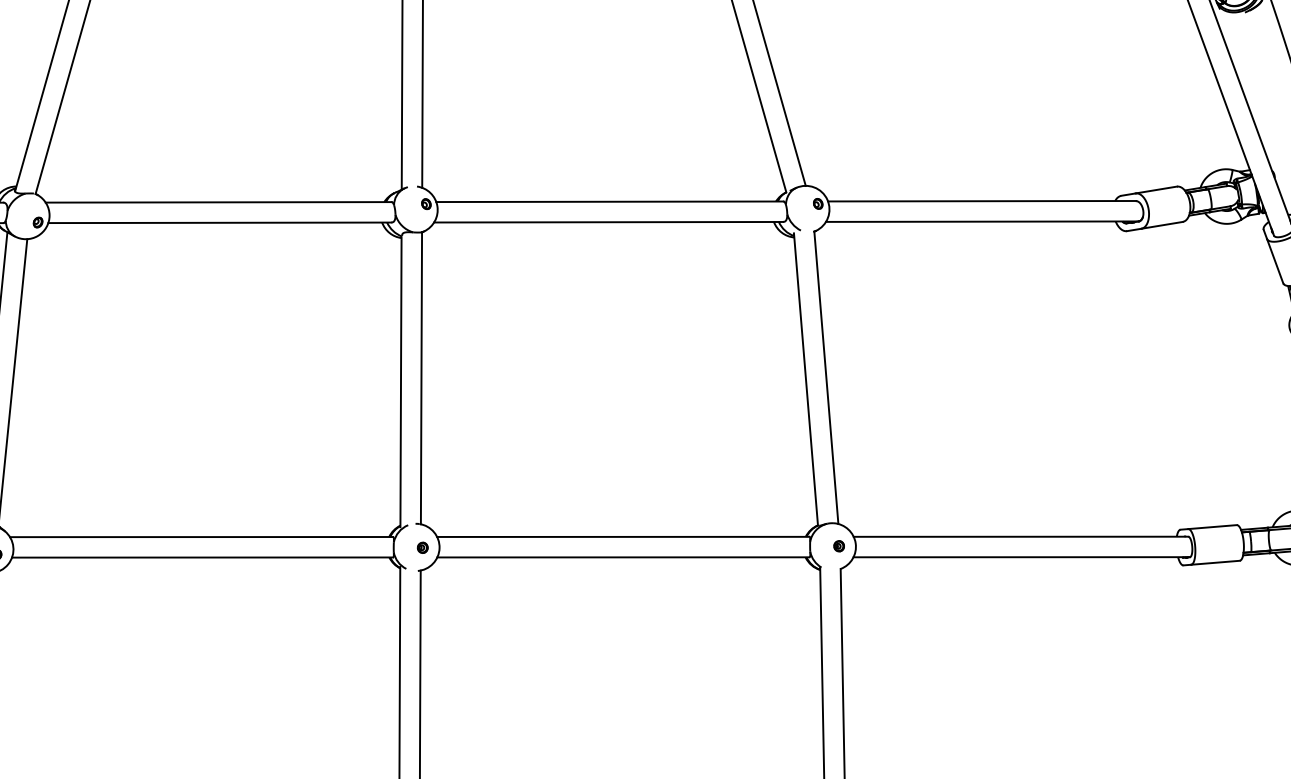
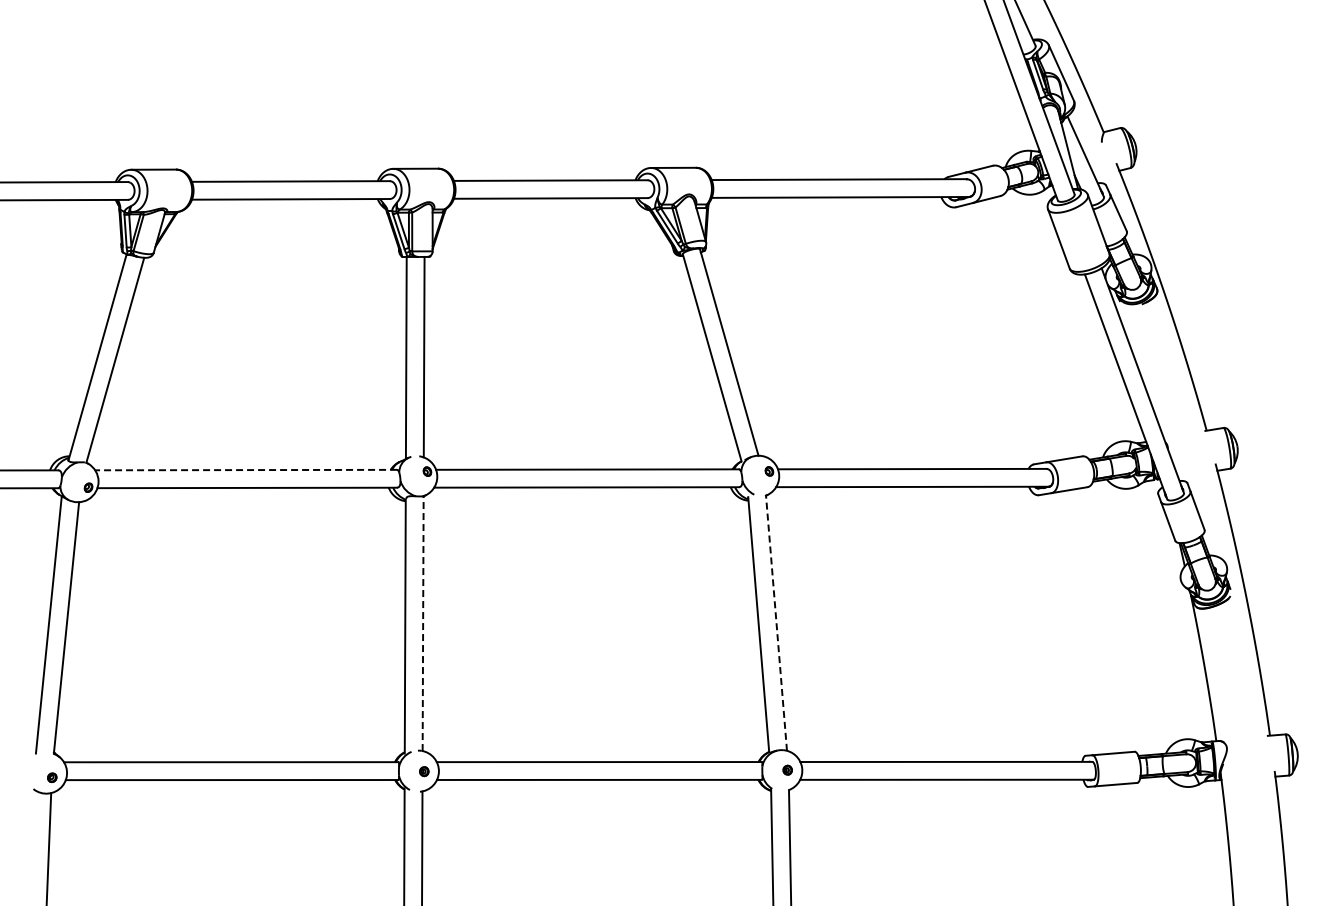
line: (219, 202) -> (246, 470), solid -> dashed
line: (826, 376) -> (776, 622), solid -> dashed
line: (421, 378) -> (423, 623), solid -> dashed

